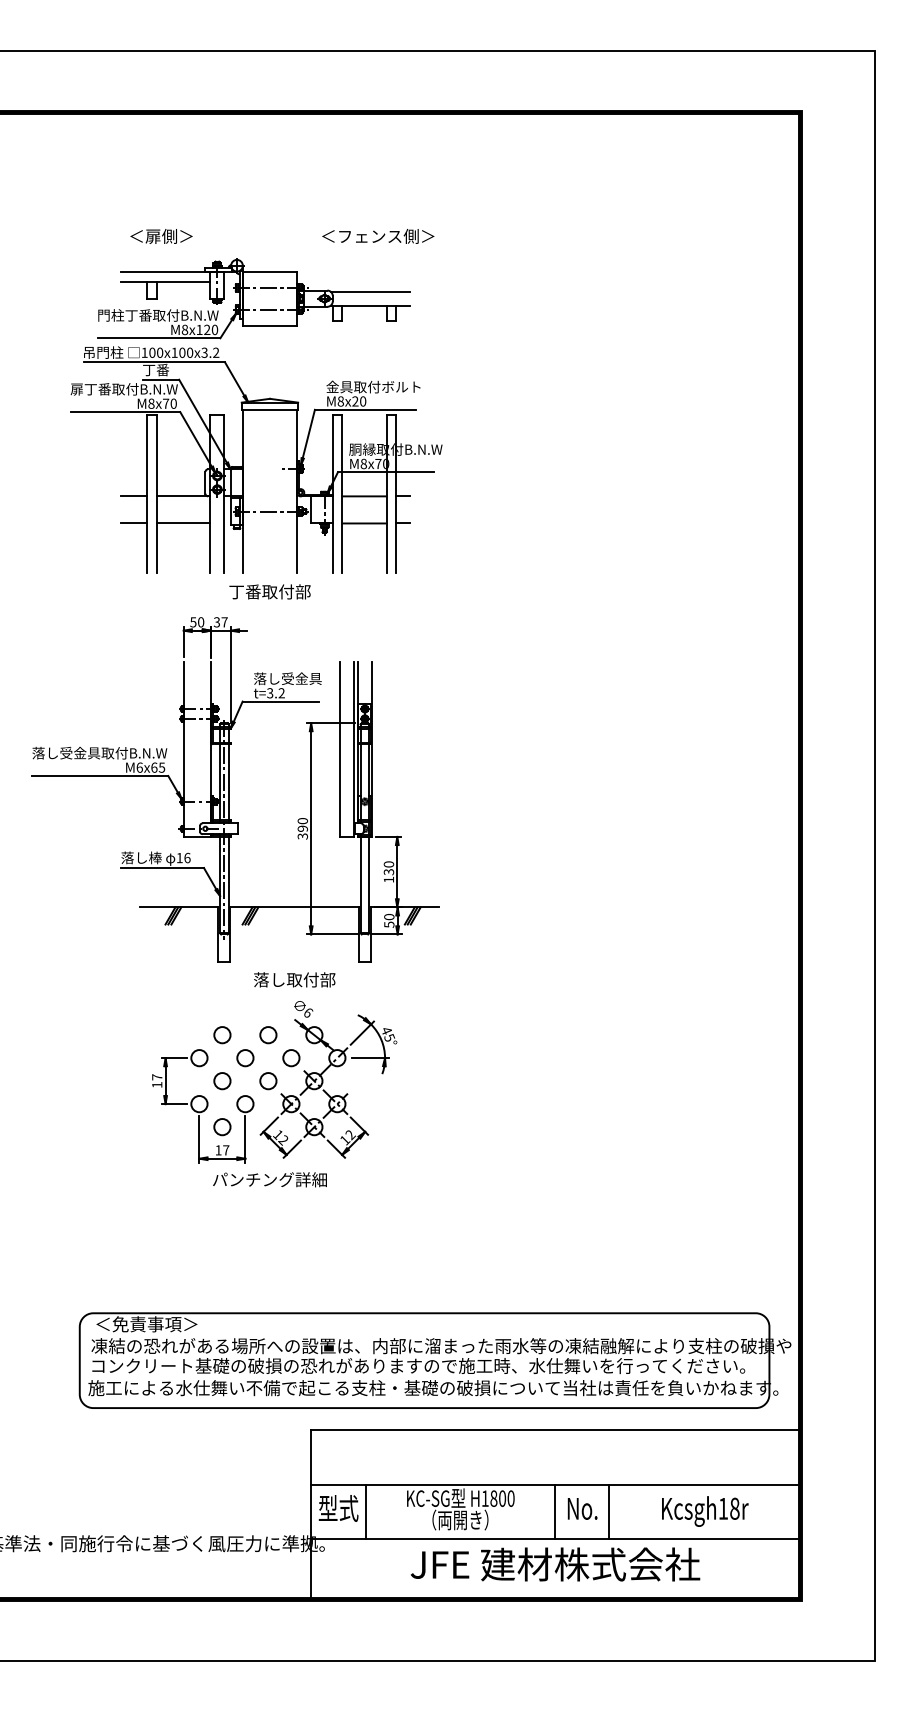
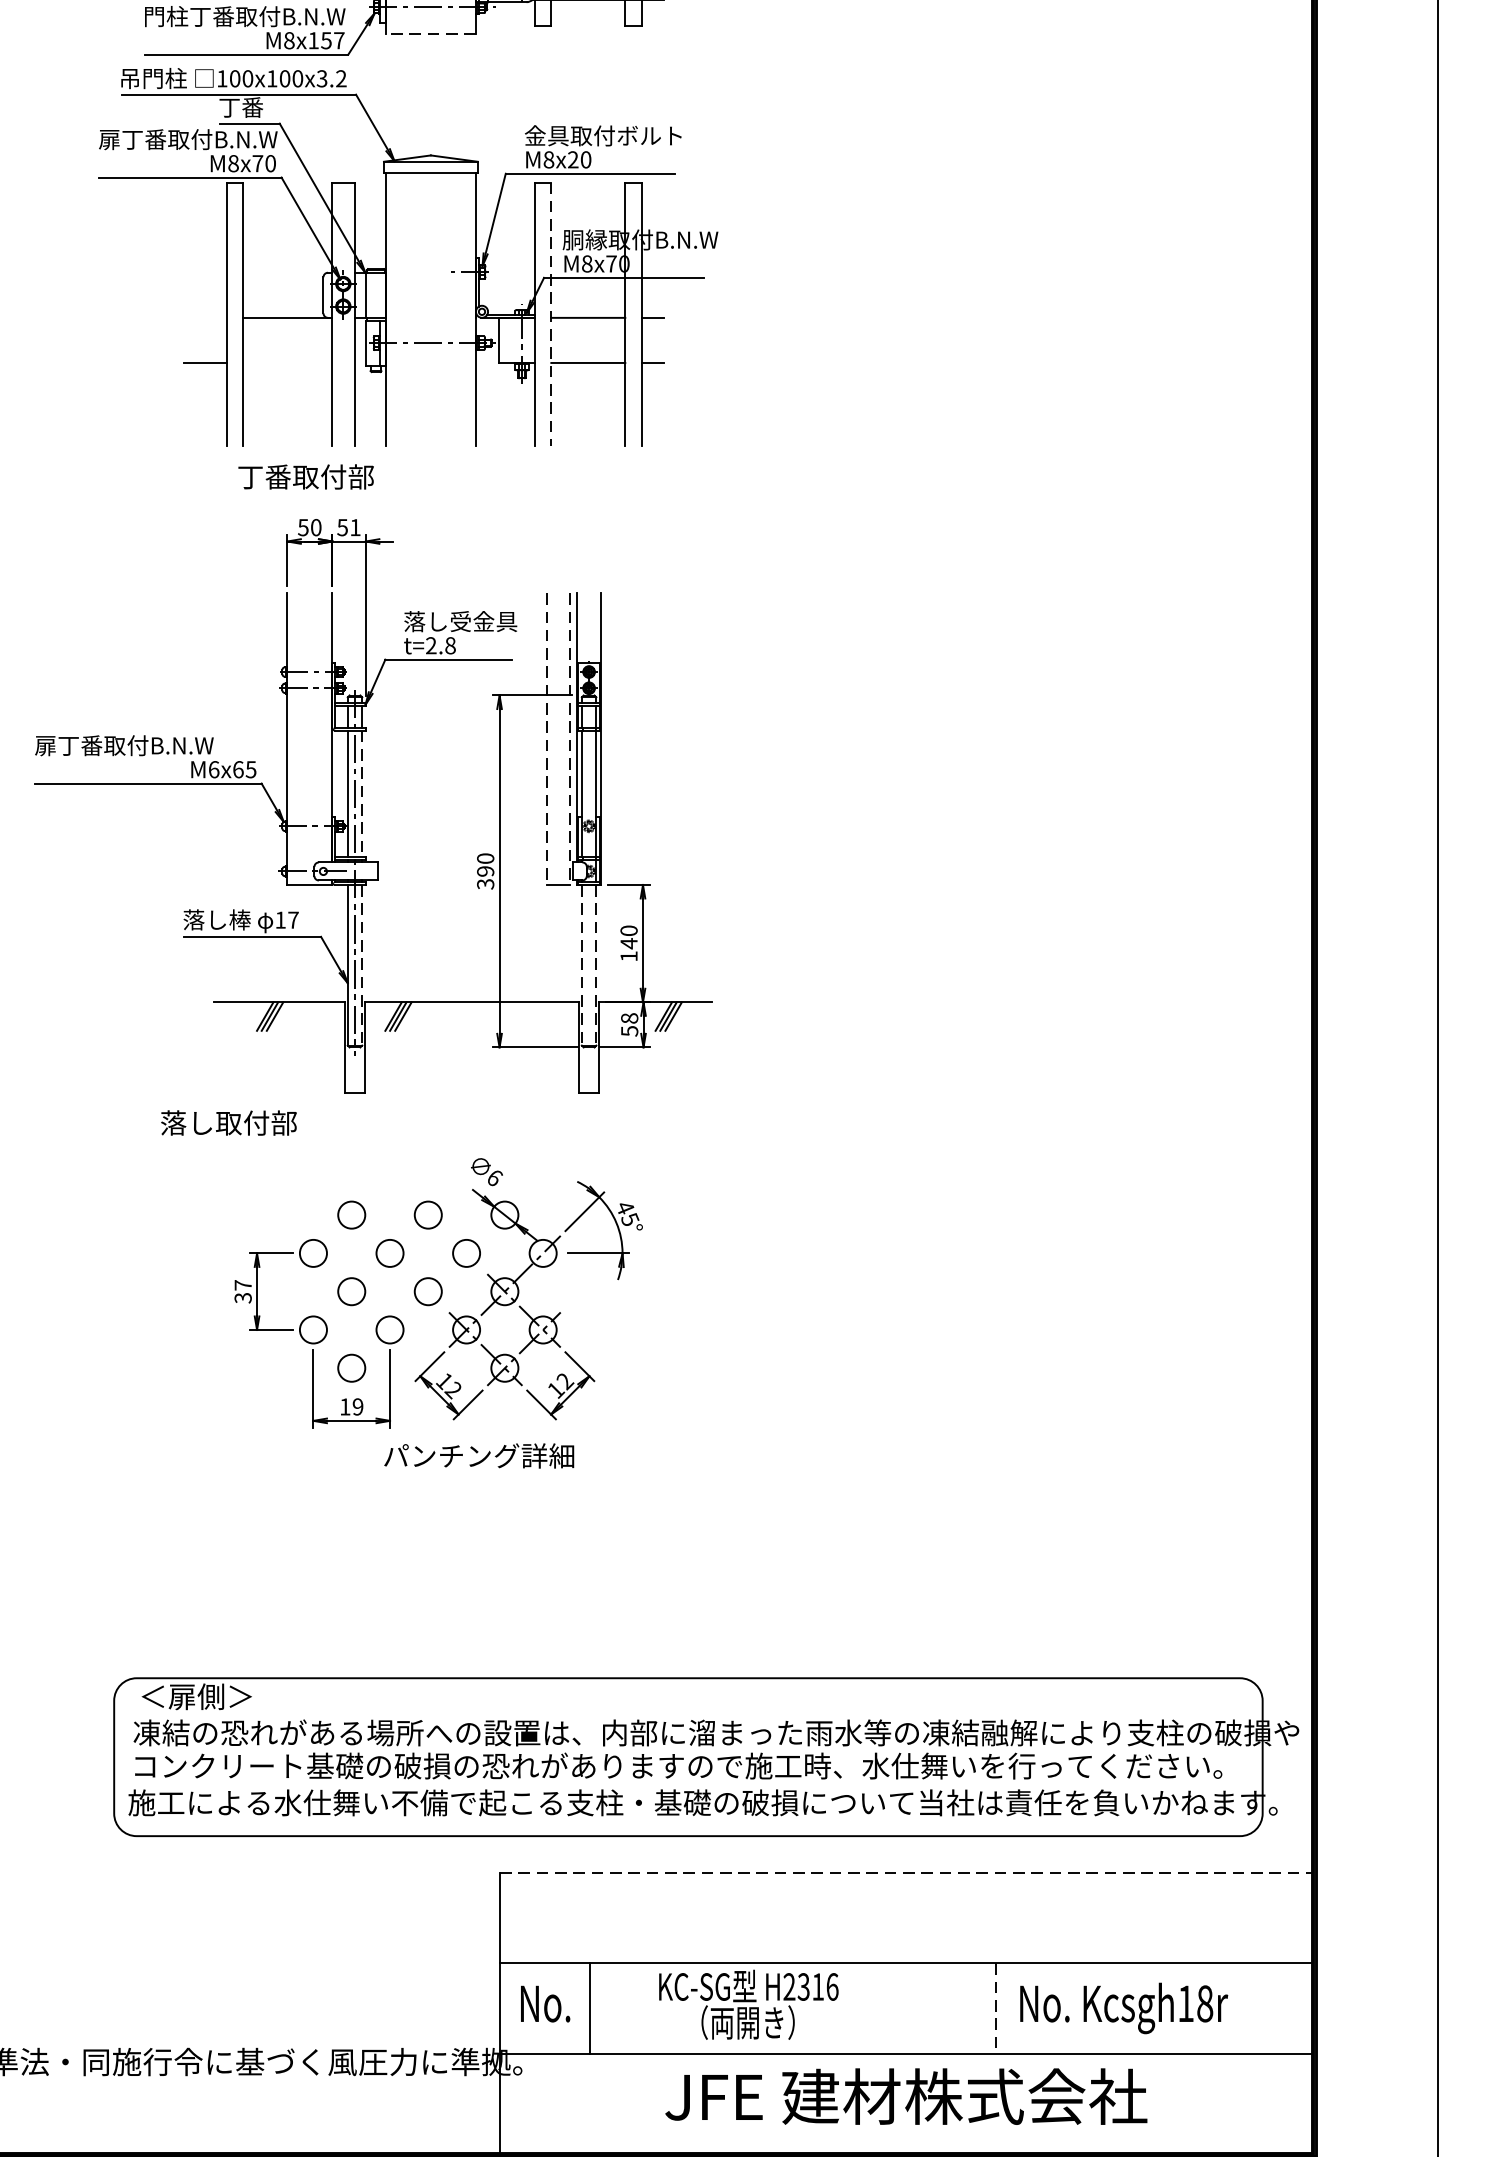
line: (269, 325) -> (430, 33), solid -> dashed
text: (211, 329) -> (333, 39), M8x120 -> M8x157
line: (342, 494) -> (551, 314), solid -> dashed
line: (134, 496) -> (205, 318), removed
line: (183, 523) -> (286, 363), removed
text: (269, 591) -> (305, 476), moved
text: (220, 622) -> (348, 527), 37 -> 51
text: (275, 693) -> (440, 646), t=3.2 -> t=2.8
line: (339, 749) -> (546, 739), solid -> dashed
line: (353, 749) -> (570, 739), solid -> dashed
text: (99, 752) -> (147, 744), 落し受金具取付B.N.W -> 扉丁番取付B.N.W
line: (228, 782) -> (361, 794), solid -> dashed
text: (187, 857) -> (293, 919), 16 -> 17
text: (388, 871) -> (628, 942), 130 -> 140
line: (228, 885) -> (361, 965), solid -> dashed
line: (360, 885) -> (581, 965), solid -> dashed
line: (369, 885) -> (596, 965), solid -> dashed
text: (389, 917) -> (629, 1019), 50 -> 58
text: (294, 979) -> (228, 1122), moved
text: (157, 1085) -> (243, 1298), 17 -> 37
text: (226, 1150) -> (358, 1407), 17 -> 19
text: (269, 1179) -> (478, 1455), moved
text: (154, 1324) -> (238, 1696), ＜免責事項＞ -> ＜扉側＞
line: (555, 1430) -> (906, 1873), solid -> dashed
text: (497, 1498) -> (809, 1986), H1800 -> H2316
text: (338, 1508) -> (545, 2003), 型式 -> No.
text: (582, 1508) -> (1044, 2003), moved
line: (555, 1511) -> (906, 2008), removed
line: (609, 1512) -> (996, 2010), solid -> dashed

